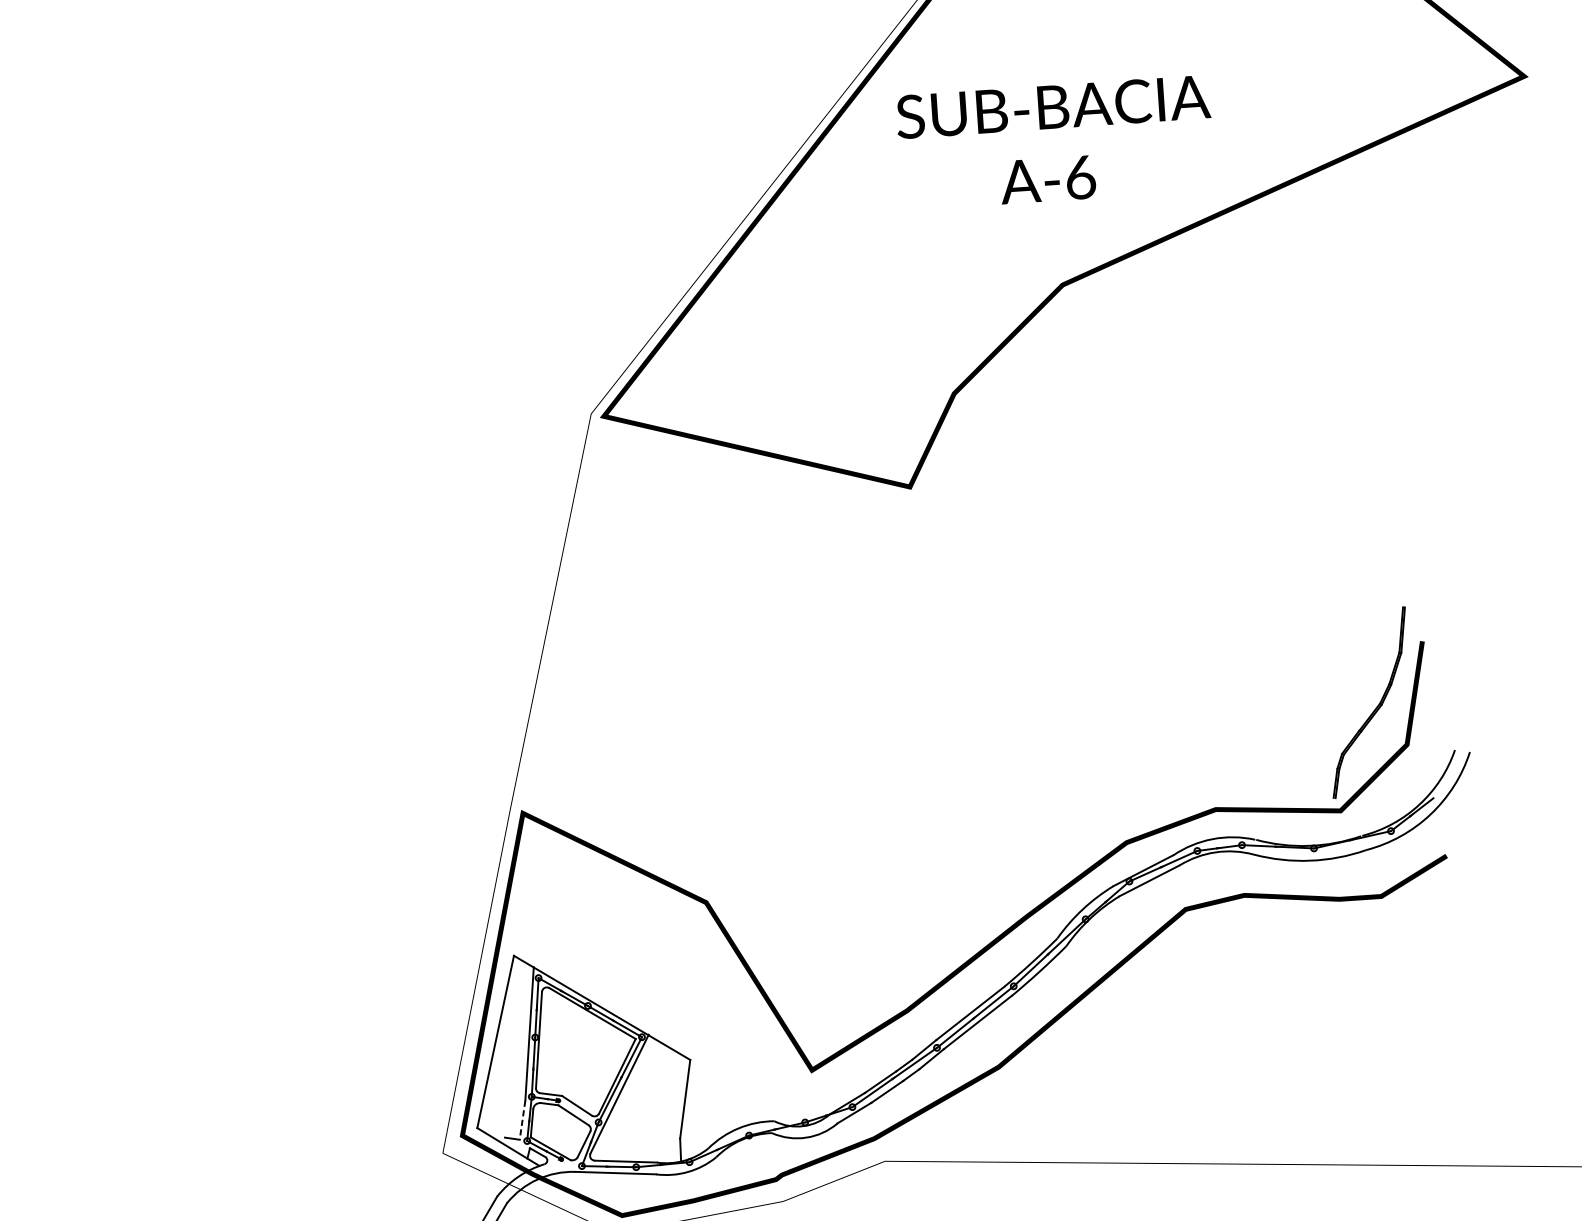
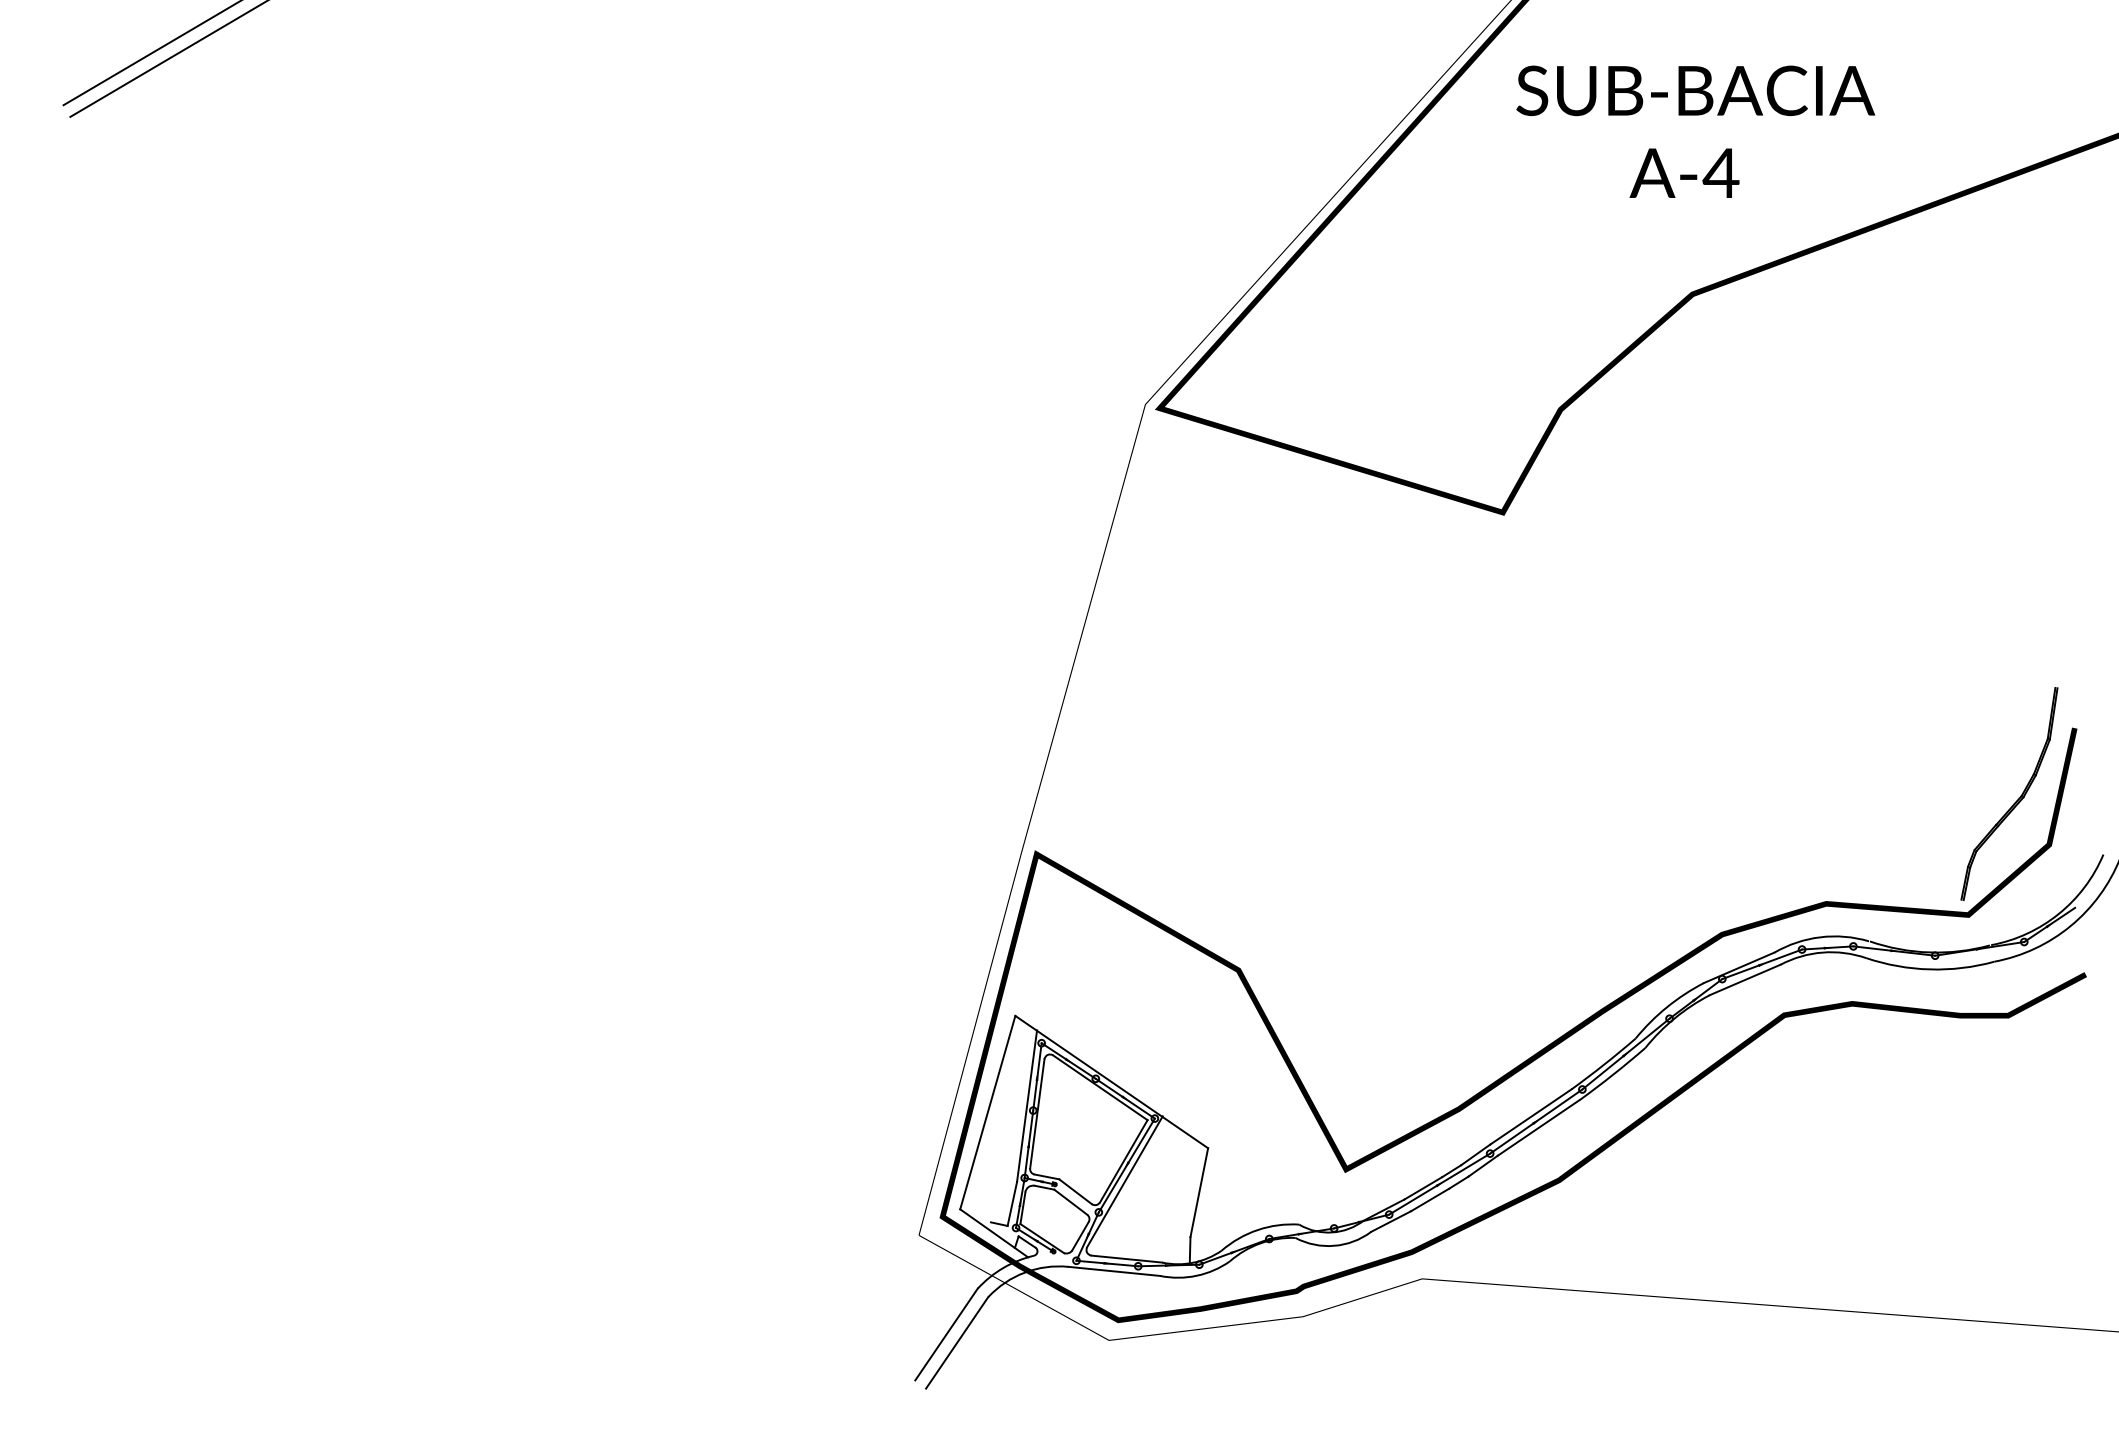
text: (1079, 177) -> (1720, 173), A-6 -> A-4
line: (522, 1119) -> (1012, 1203), dashed -> solid

